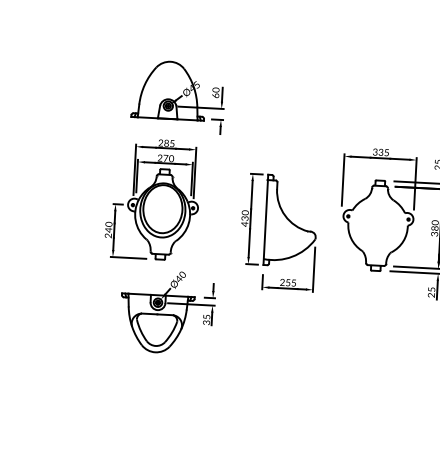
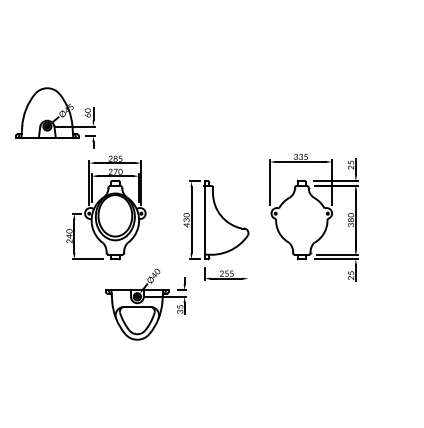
part: (178, 96) -> (55, 117), moved
line: (313, 270) -> (248, 261), removed
part: (166, 312) -> (145, 304), moved

